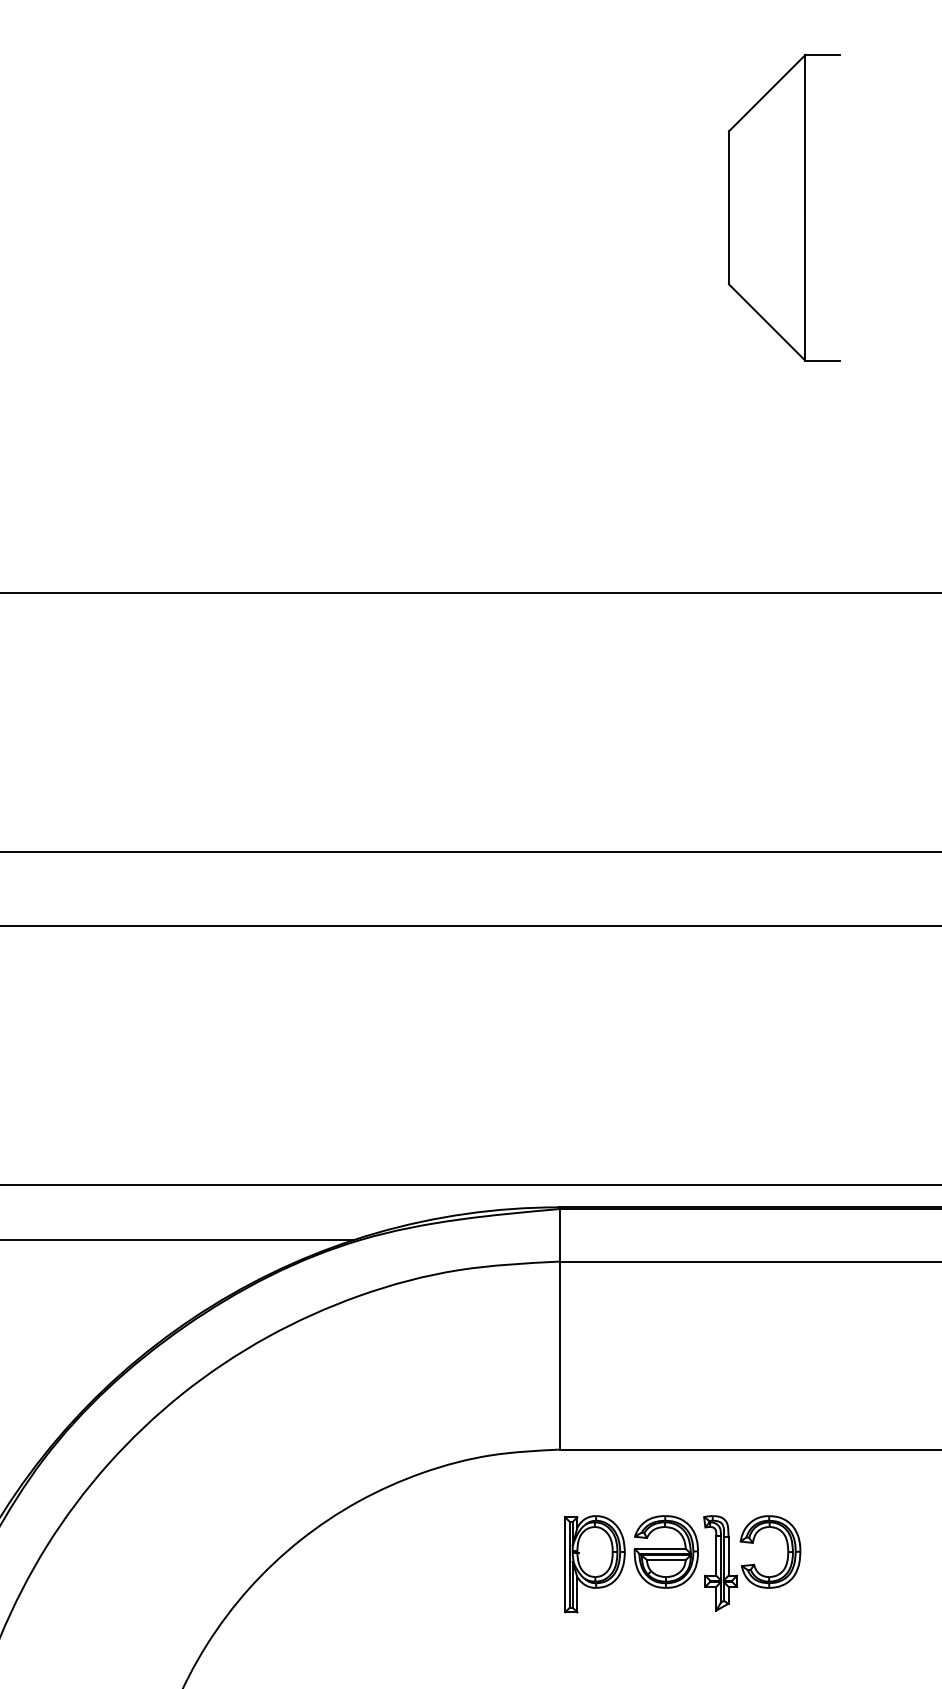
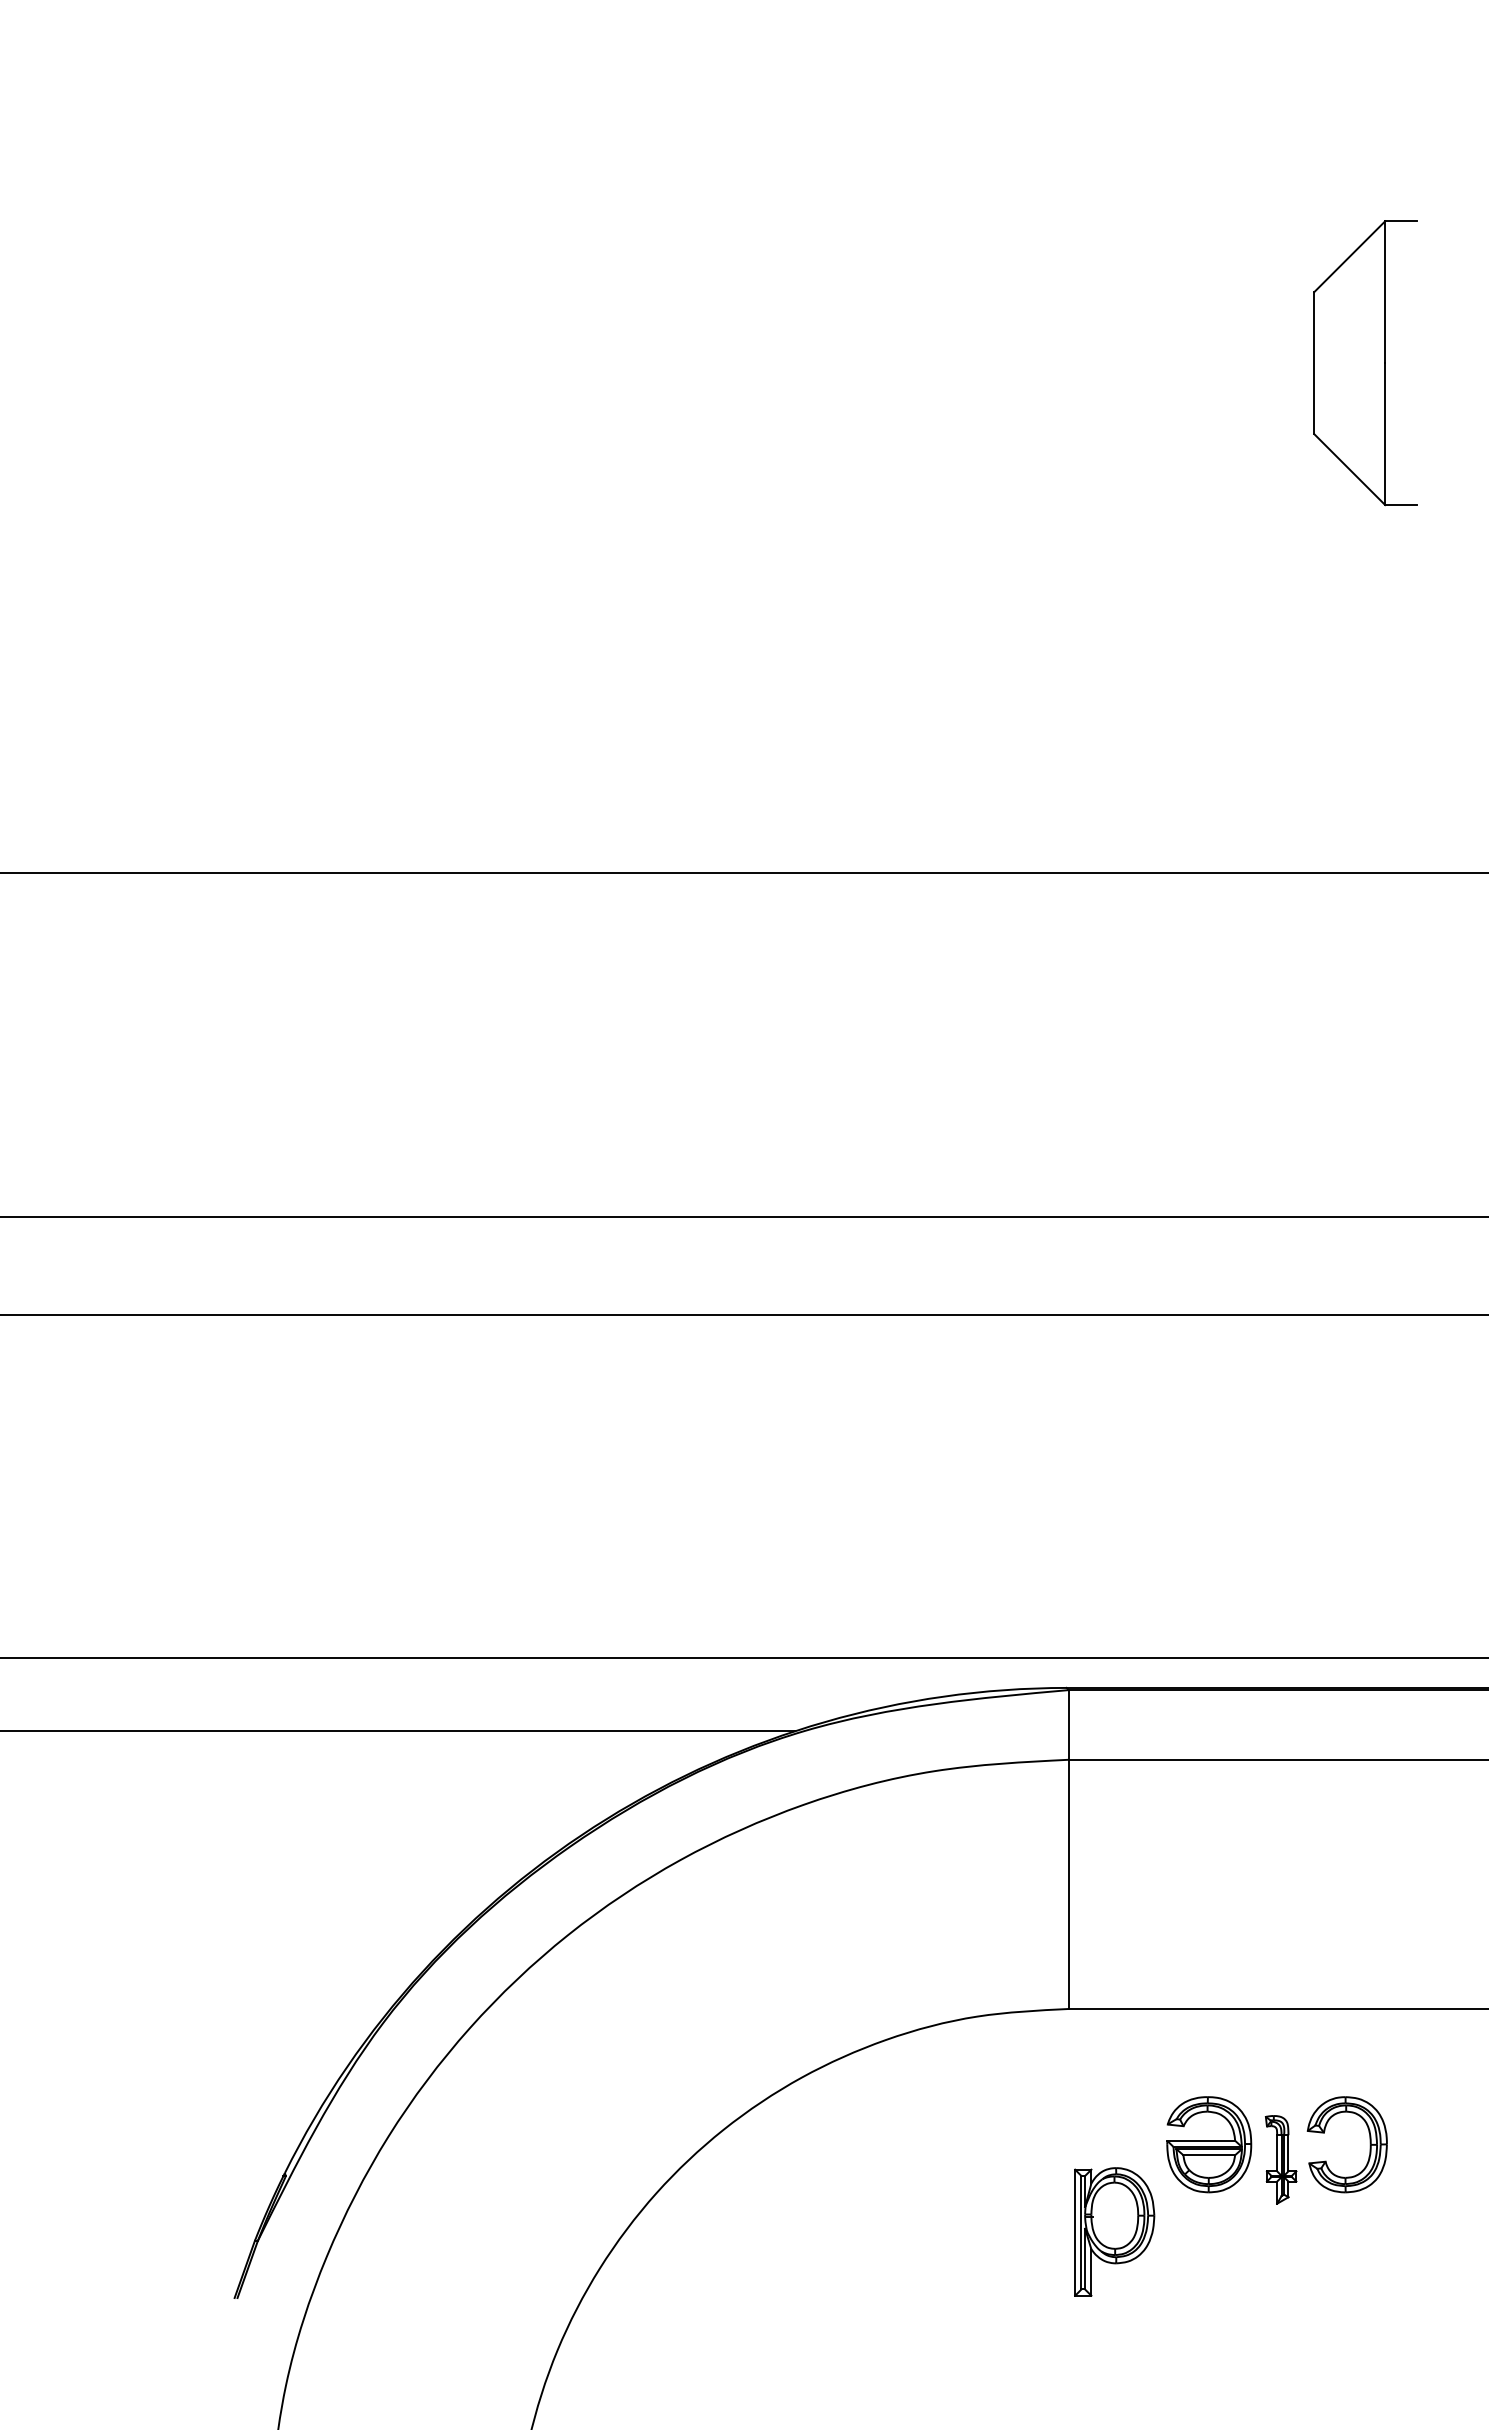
part: (784, 207) -> (1365, 362), size x0.7
part: (594, 1563) -> (1114, 2231), moved
part: (720, 1563) -> (1280, 2159), size x0.7

